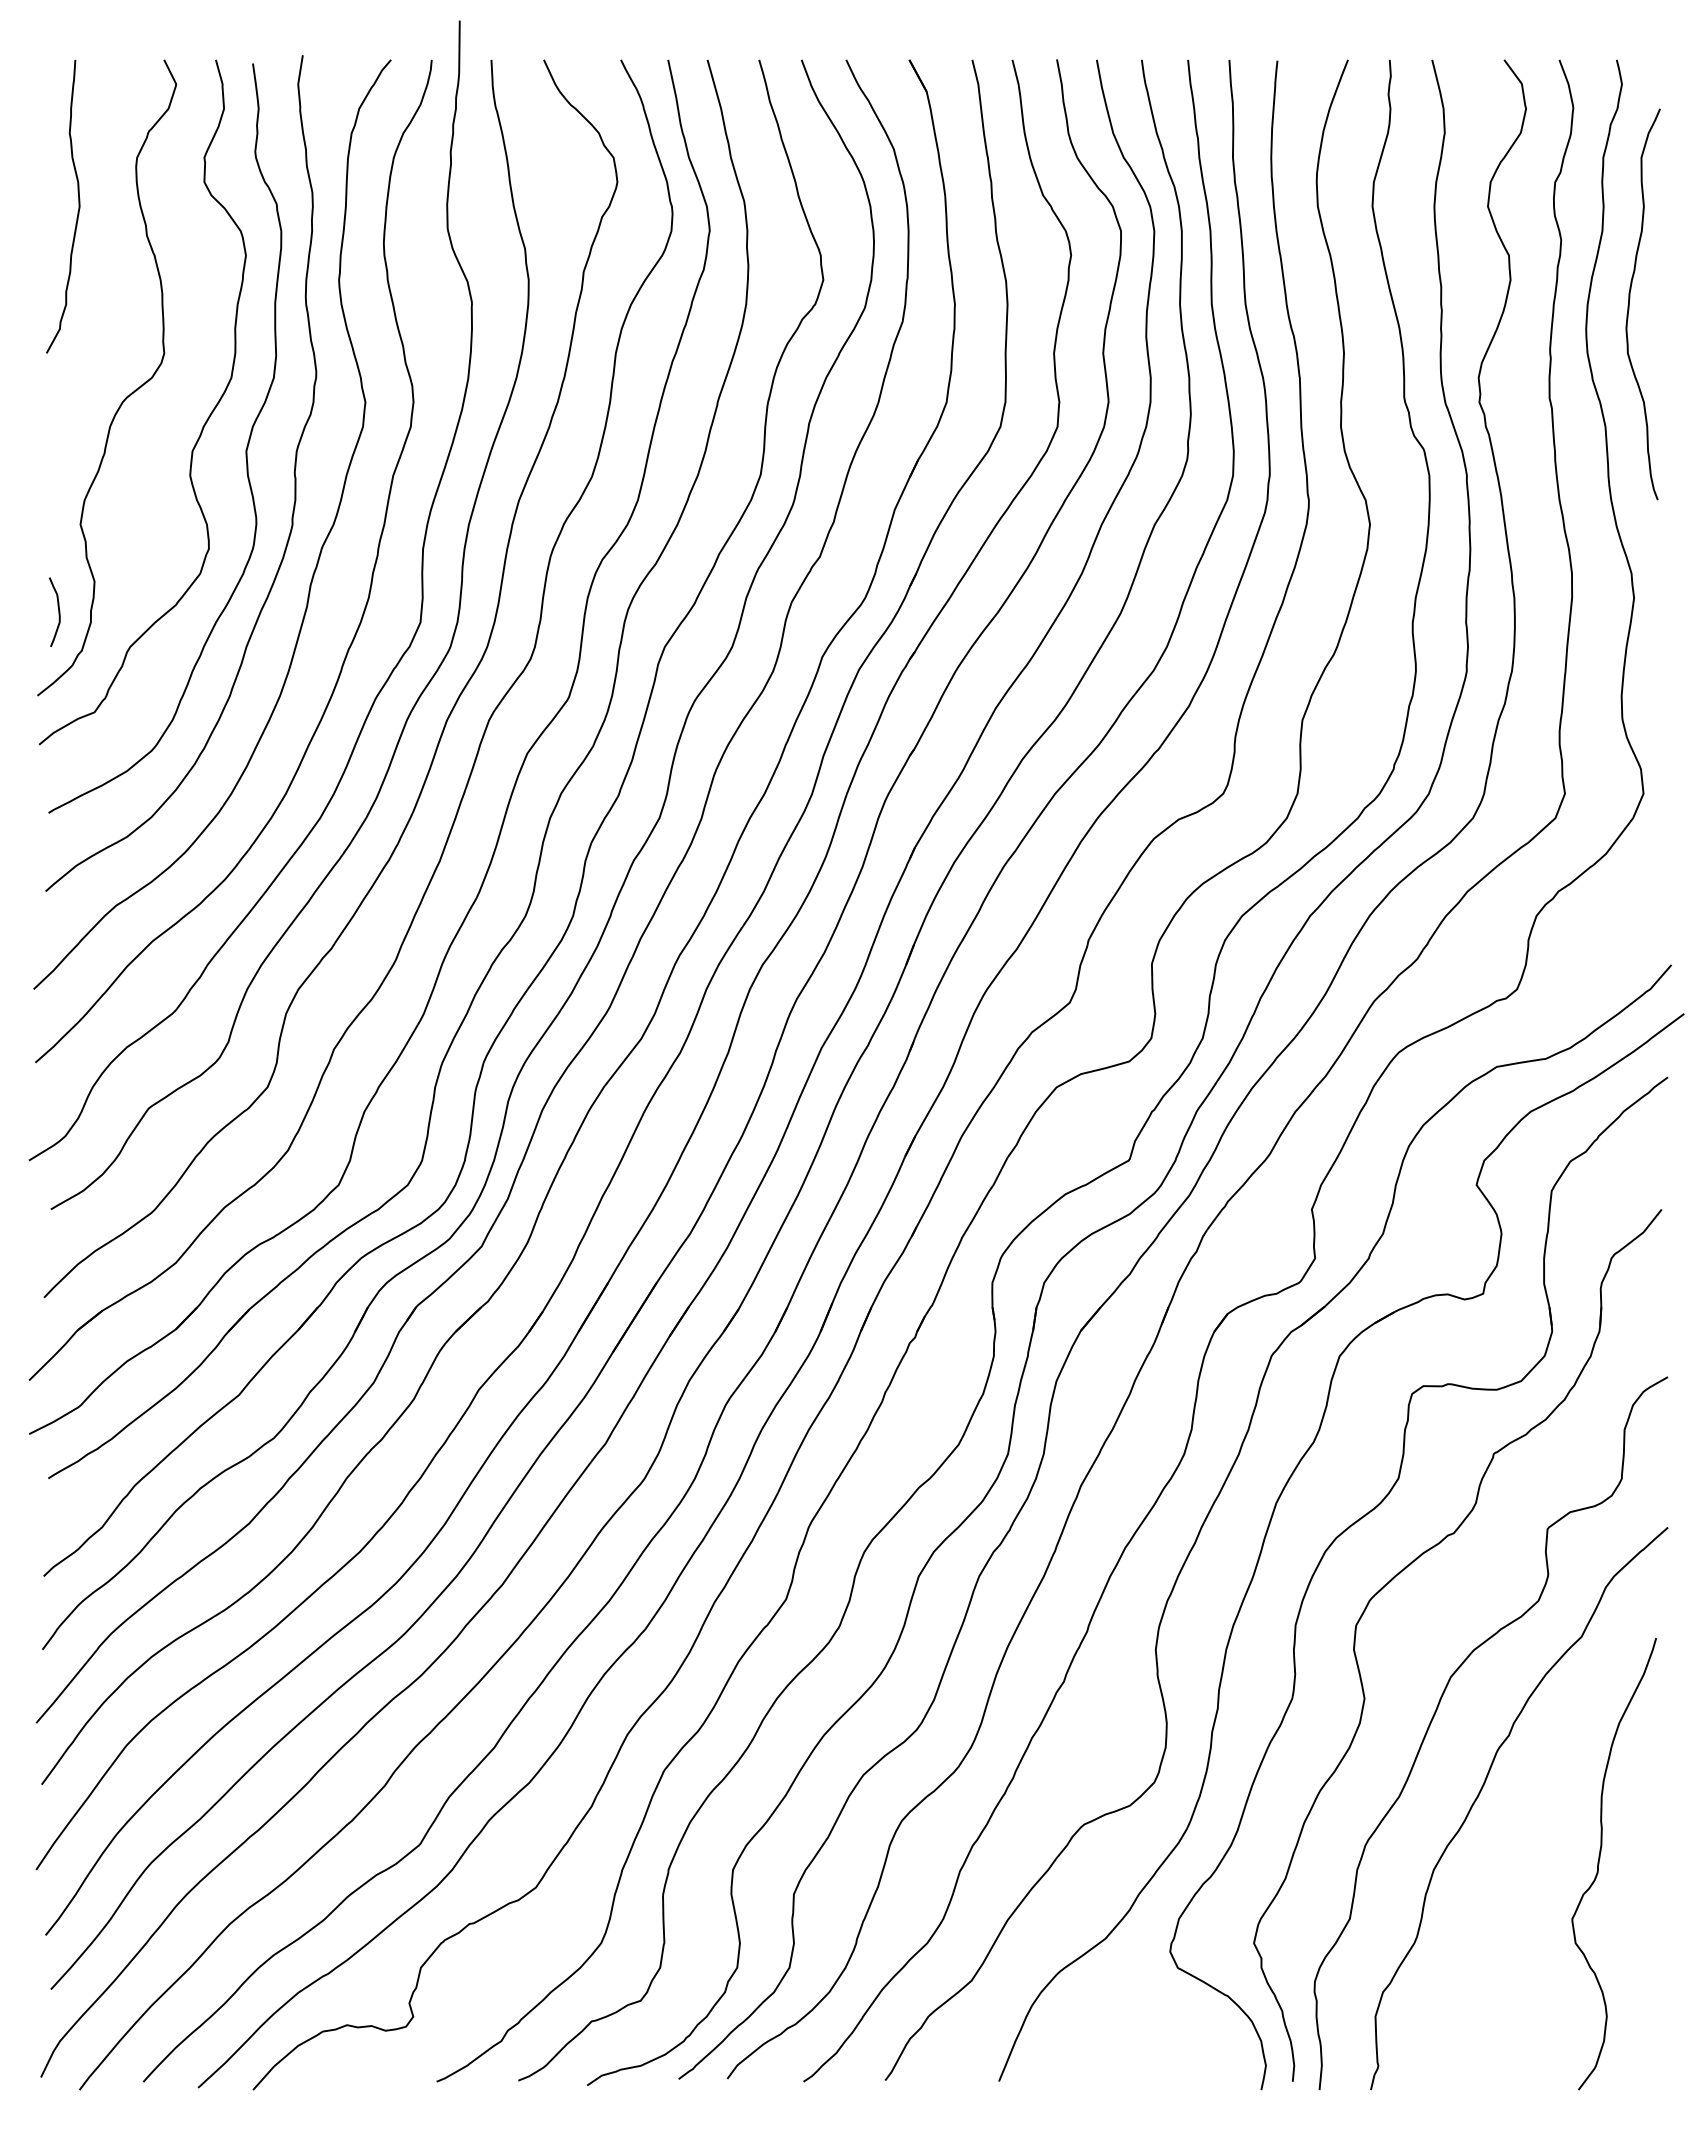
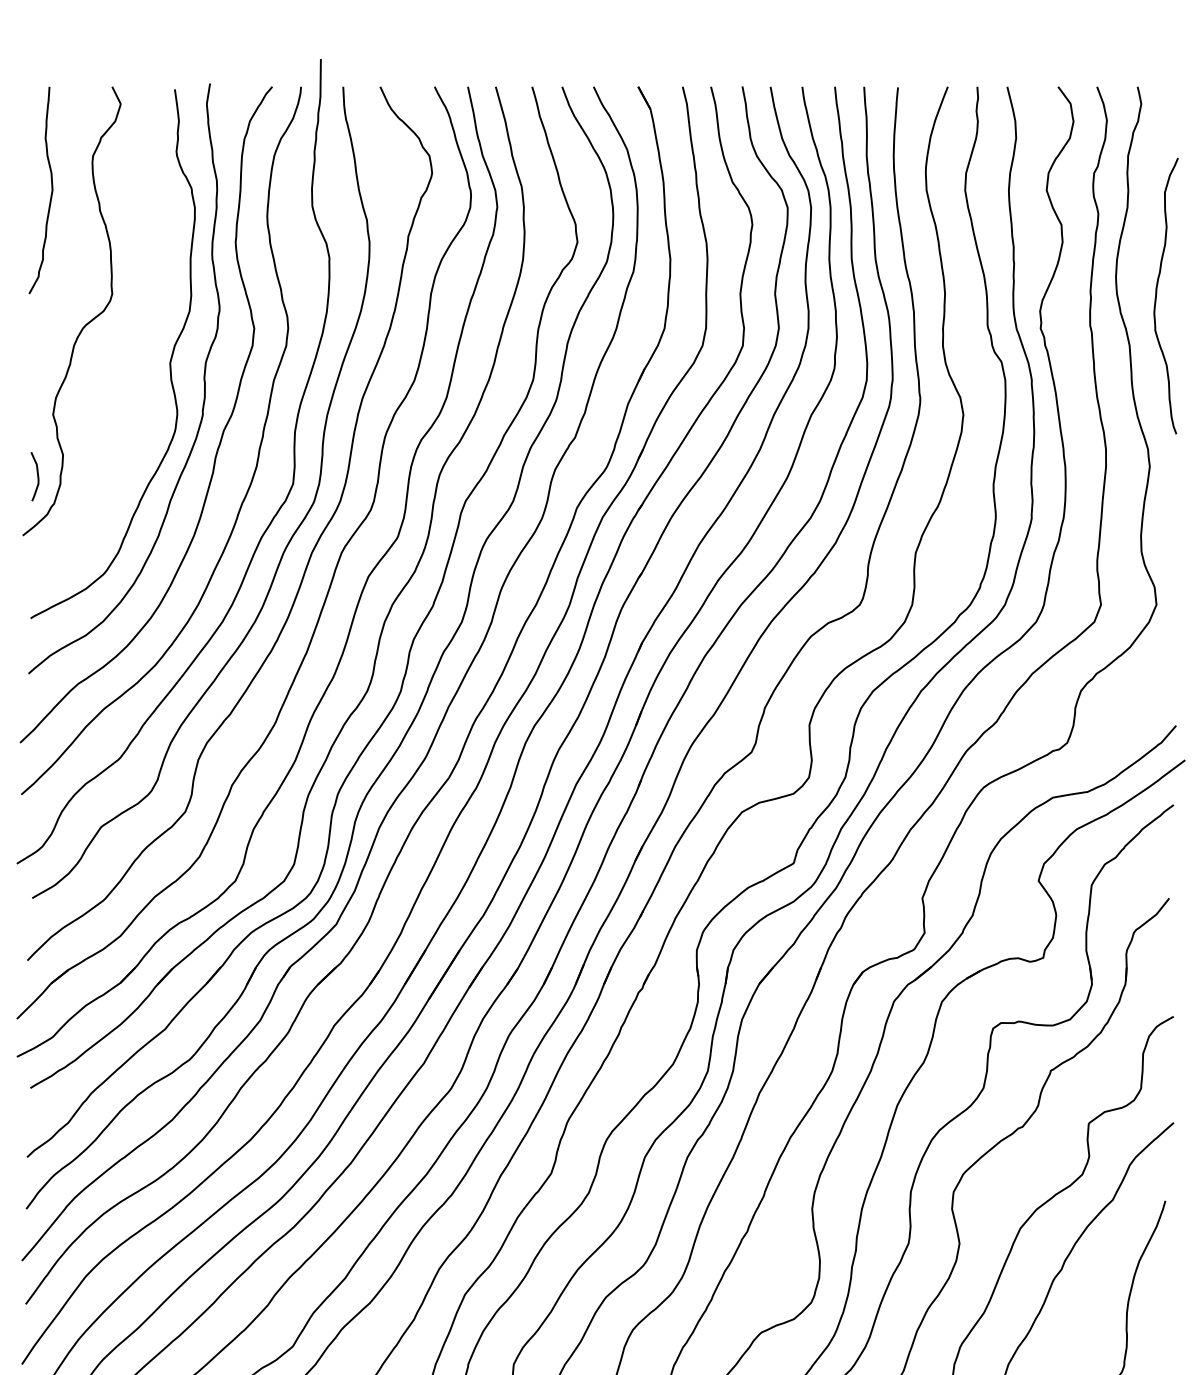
curve: (1630, 299) -> (1157, 292), moved
curve: (202, 426) -> (139, 345), removed

